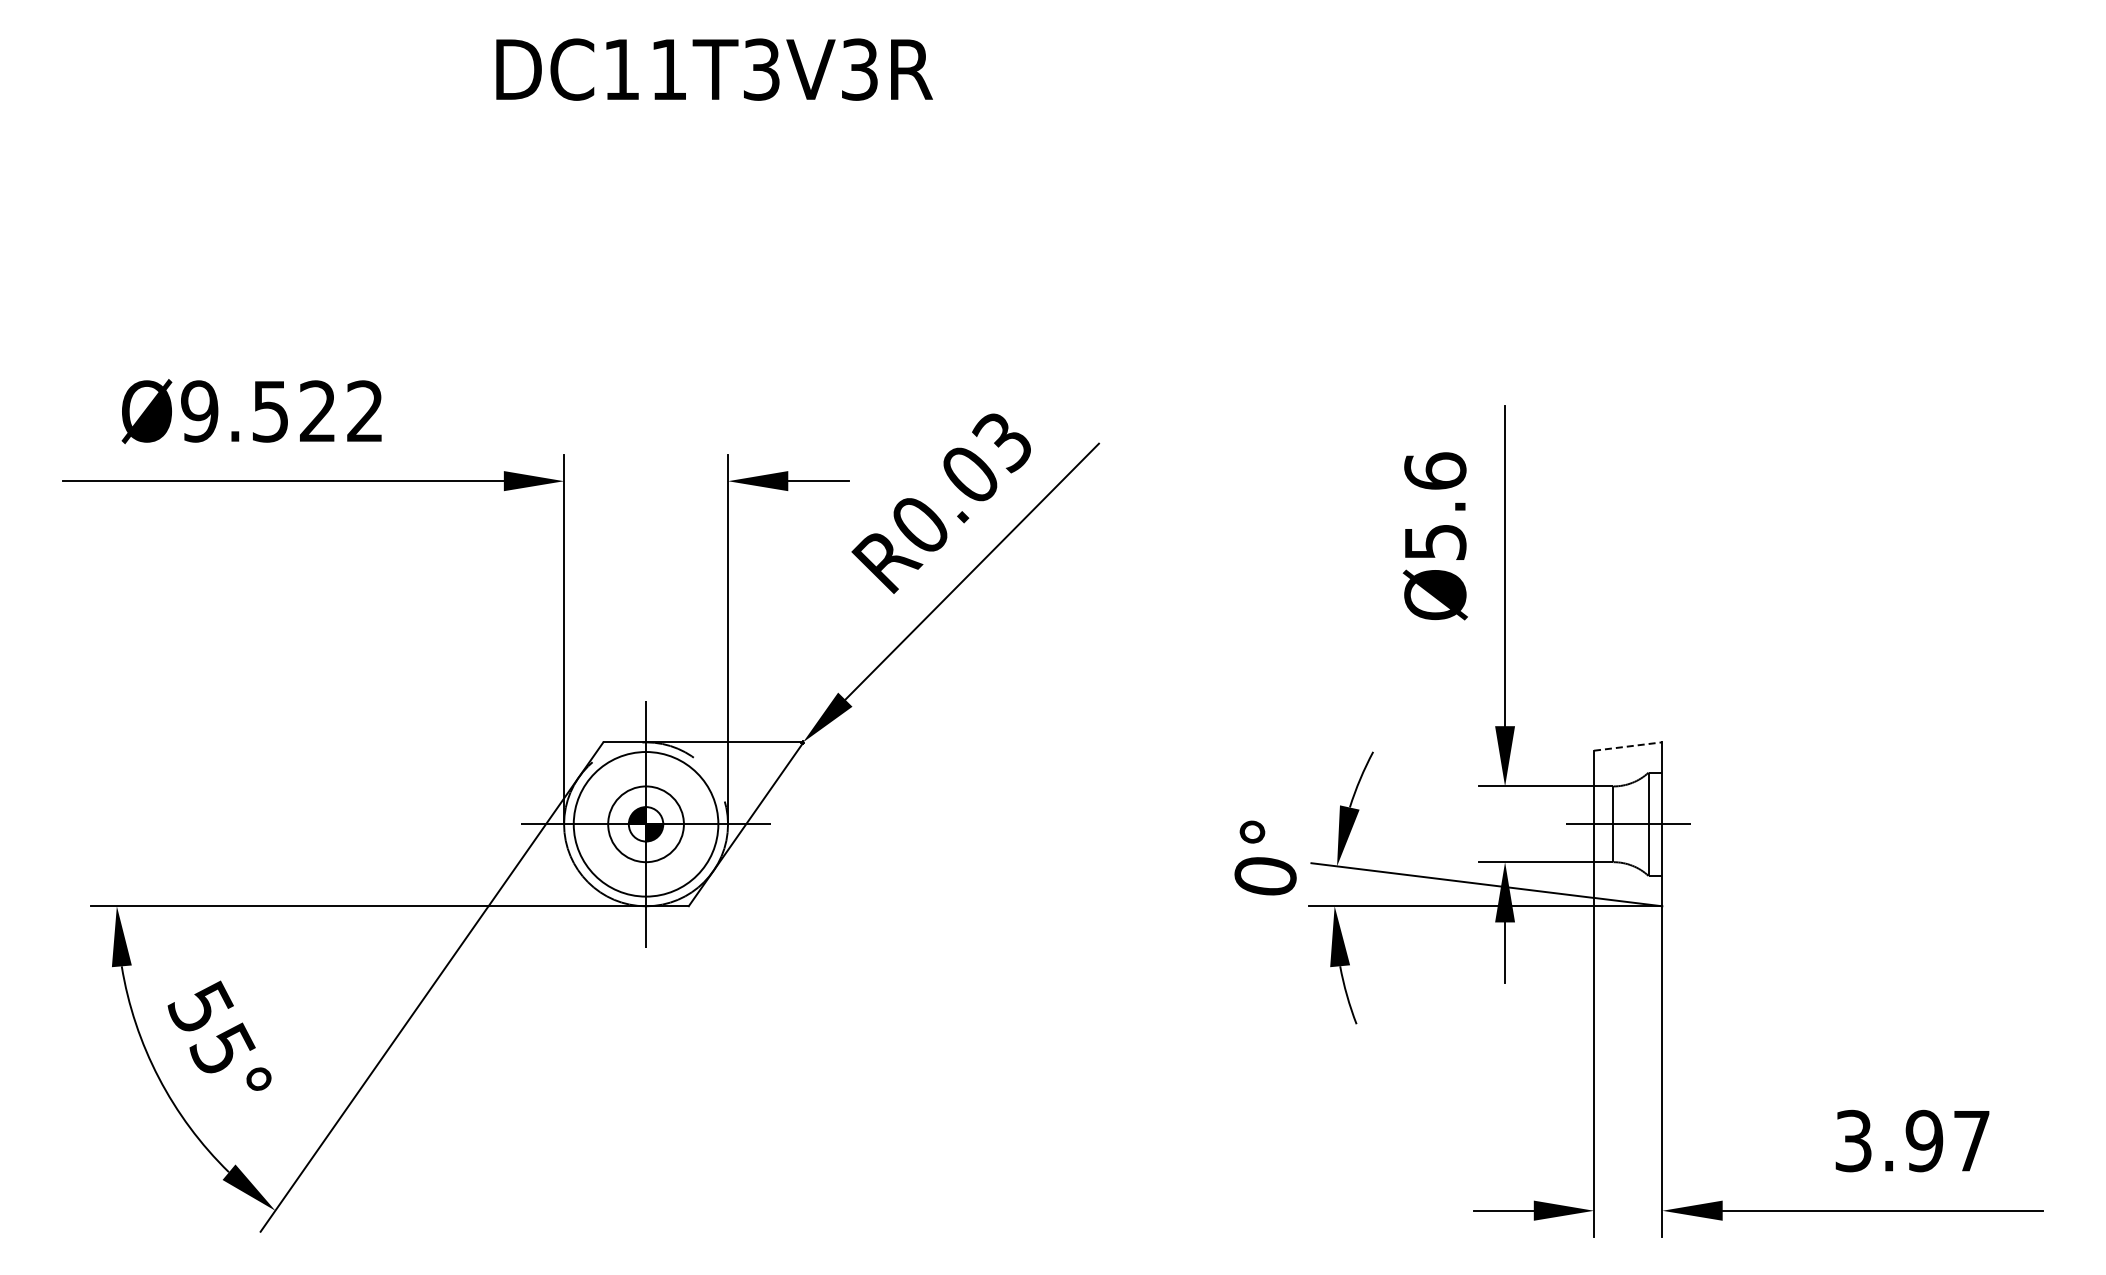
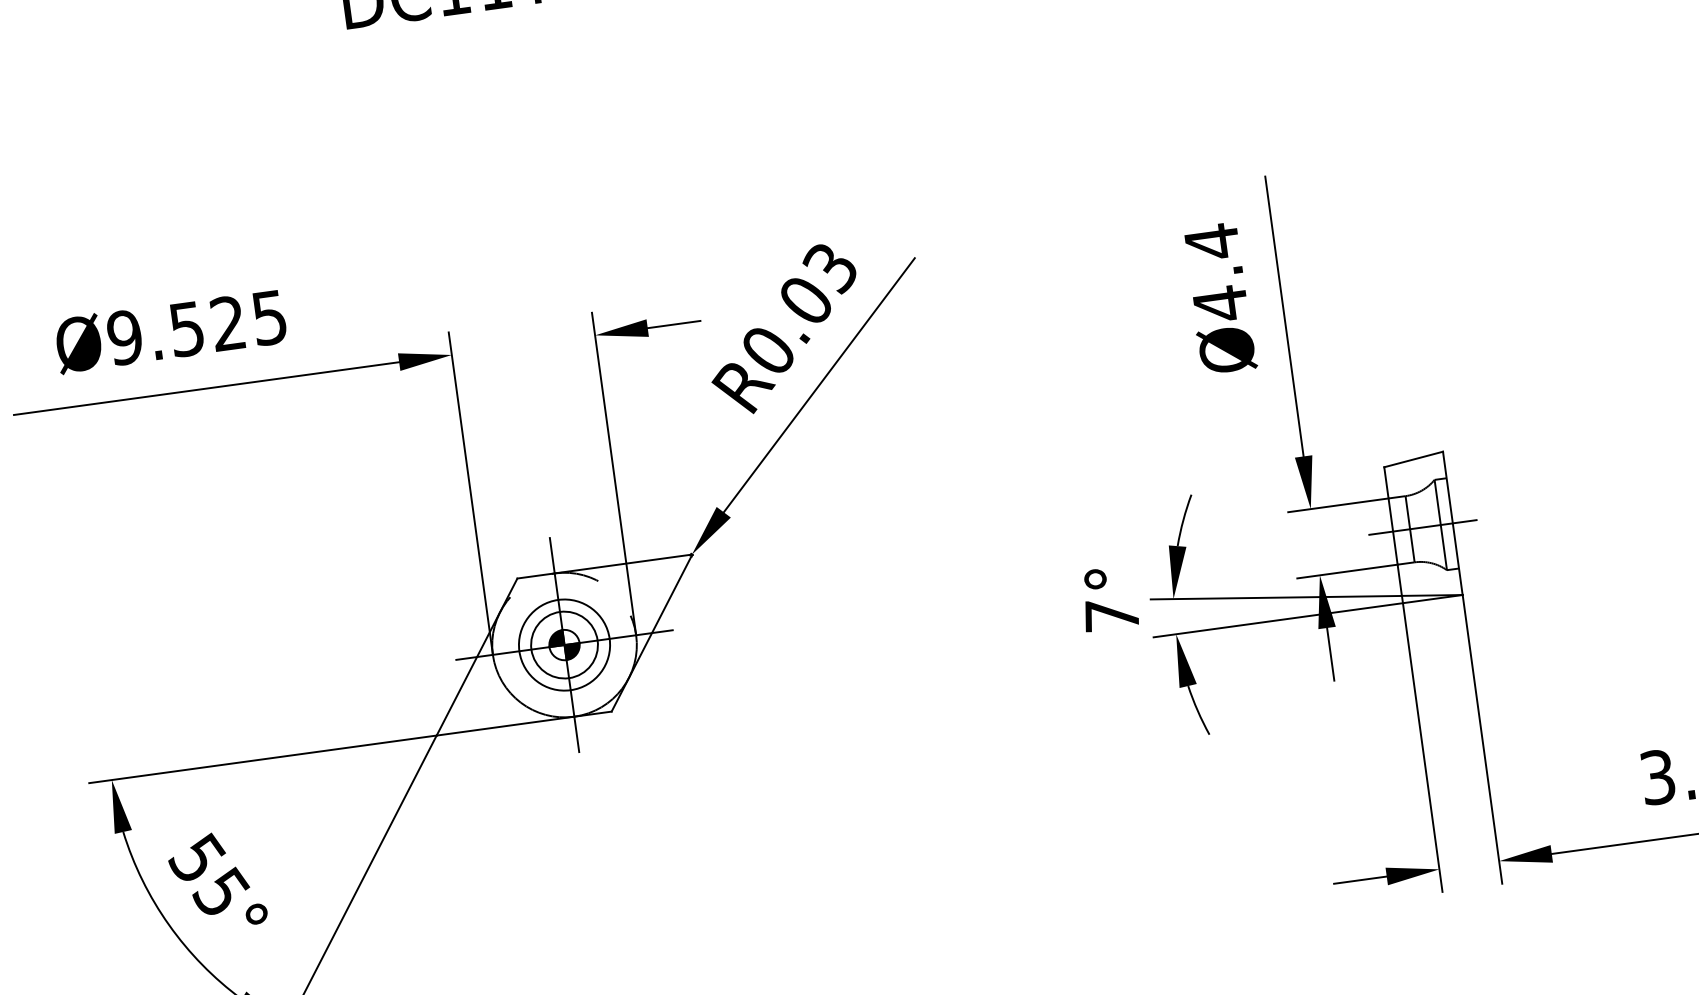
text: (364, 411) -> (269, 317), Ø9.522 -> Ø9.525
text: (1435, 506) -> (1216, 272), Ø5.6 -> Ø4.4
line: (1628, 746) -> (1413, 459), dashed -> solid
circle: (645, 823) -> (563, 644), size x0.71
text: (1264, 875) -> (1111, 615), 0° -> 7°

